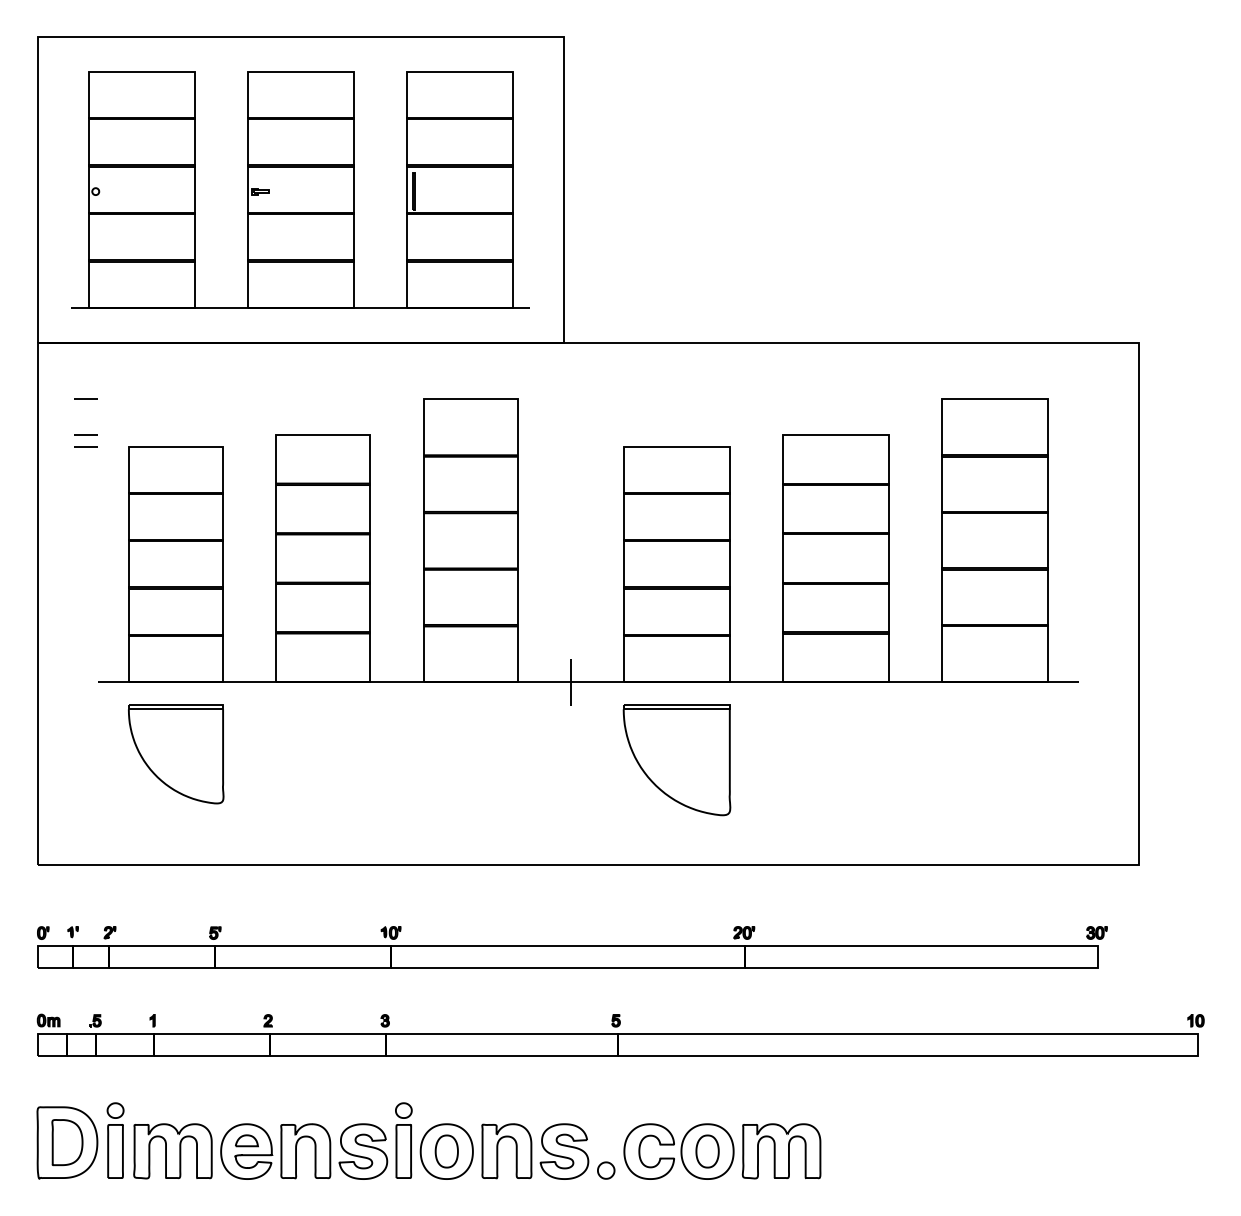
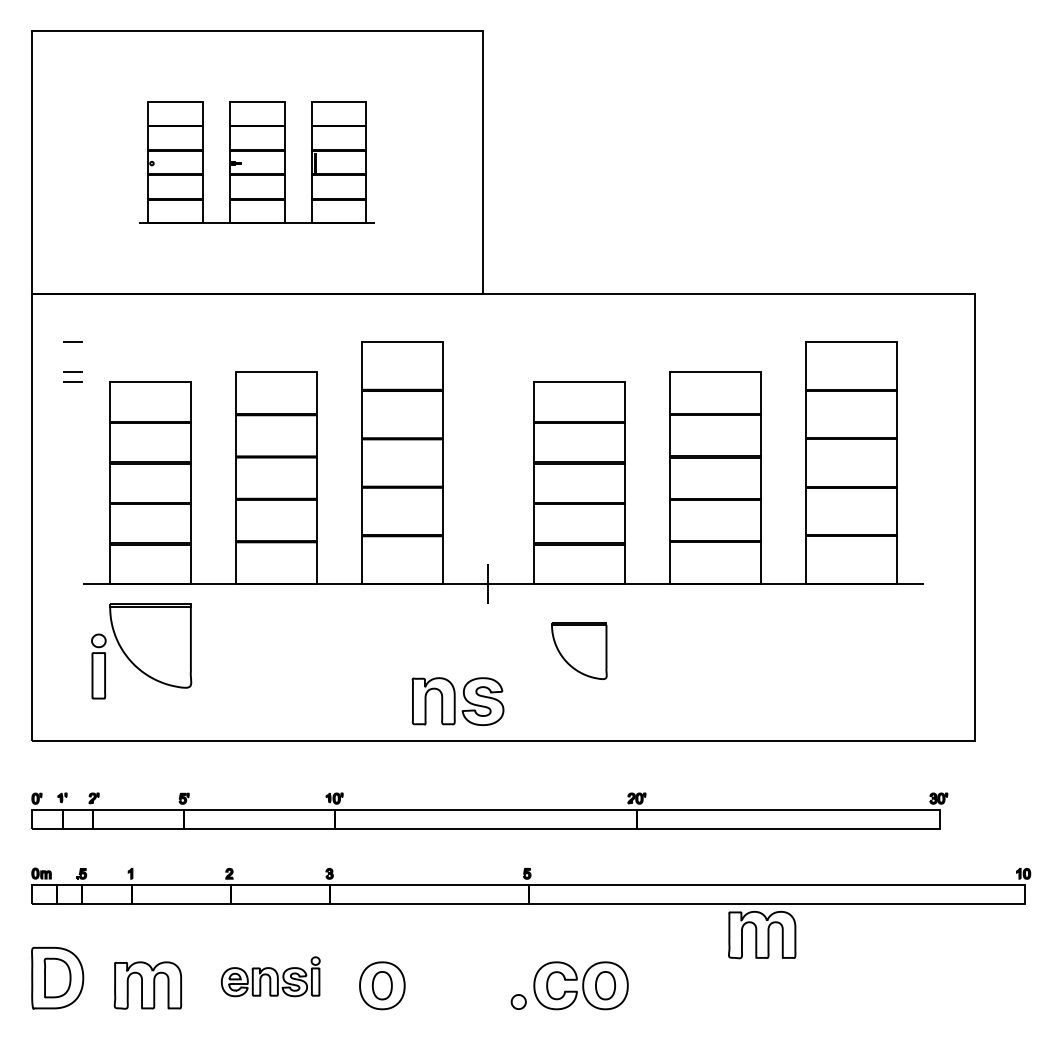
part: (300, 189) -> (257, 162), size x0.6
part: (676, 760) -> (578, 651), size x0.6
part: (115, 1140) -> (98, 666), moved
part: (316, 1140) -> (270, 976), size x0.6
part: (535, 1151) -> (458, 701), moved
part: (781, 1151) -> (762, 935), moved

